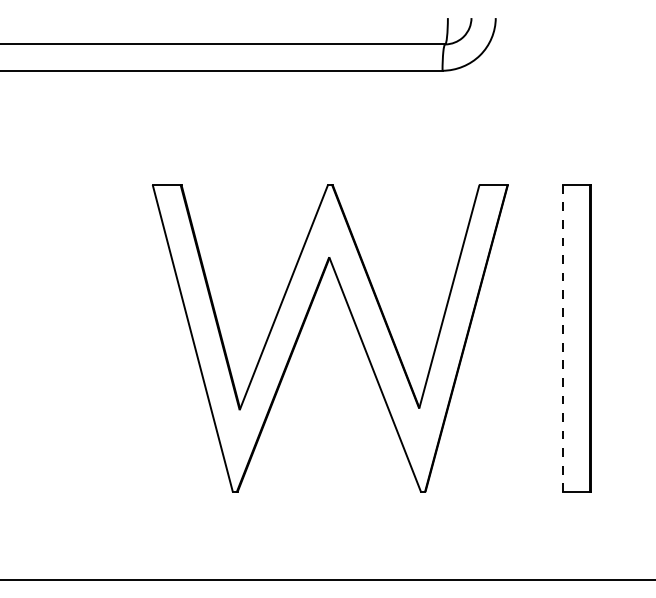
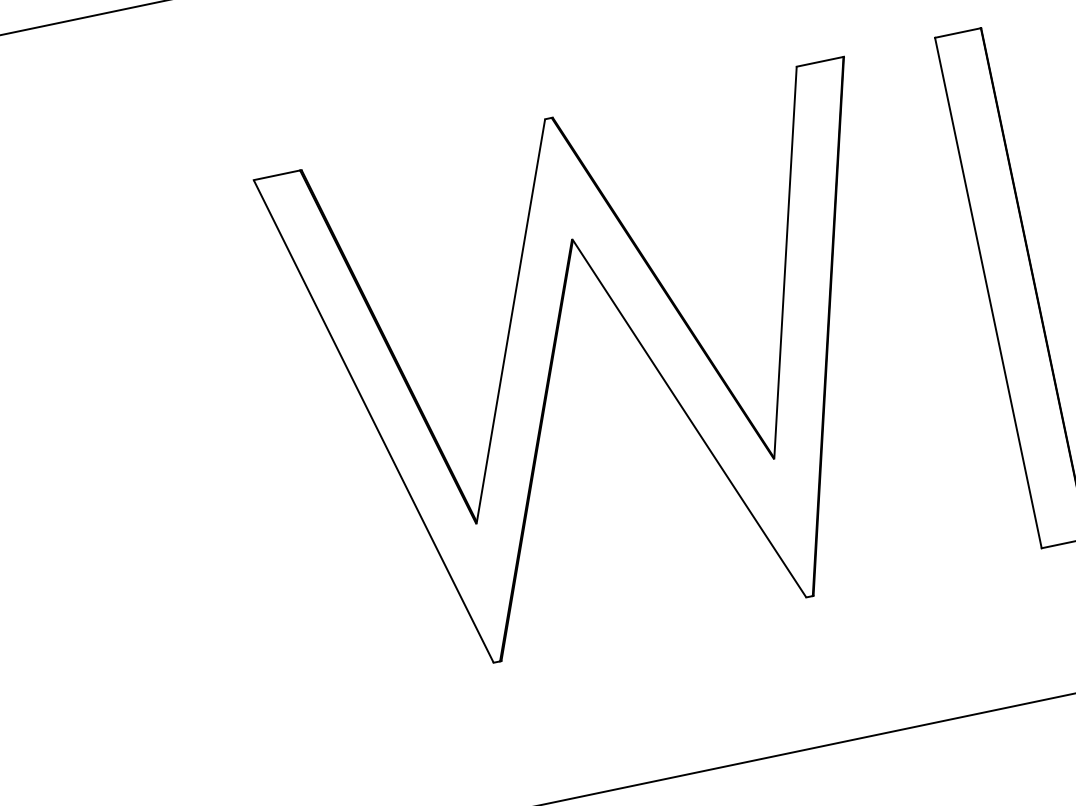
line: (562, 338) -> (987, 293), dashed -> solid

